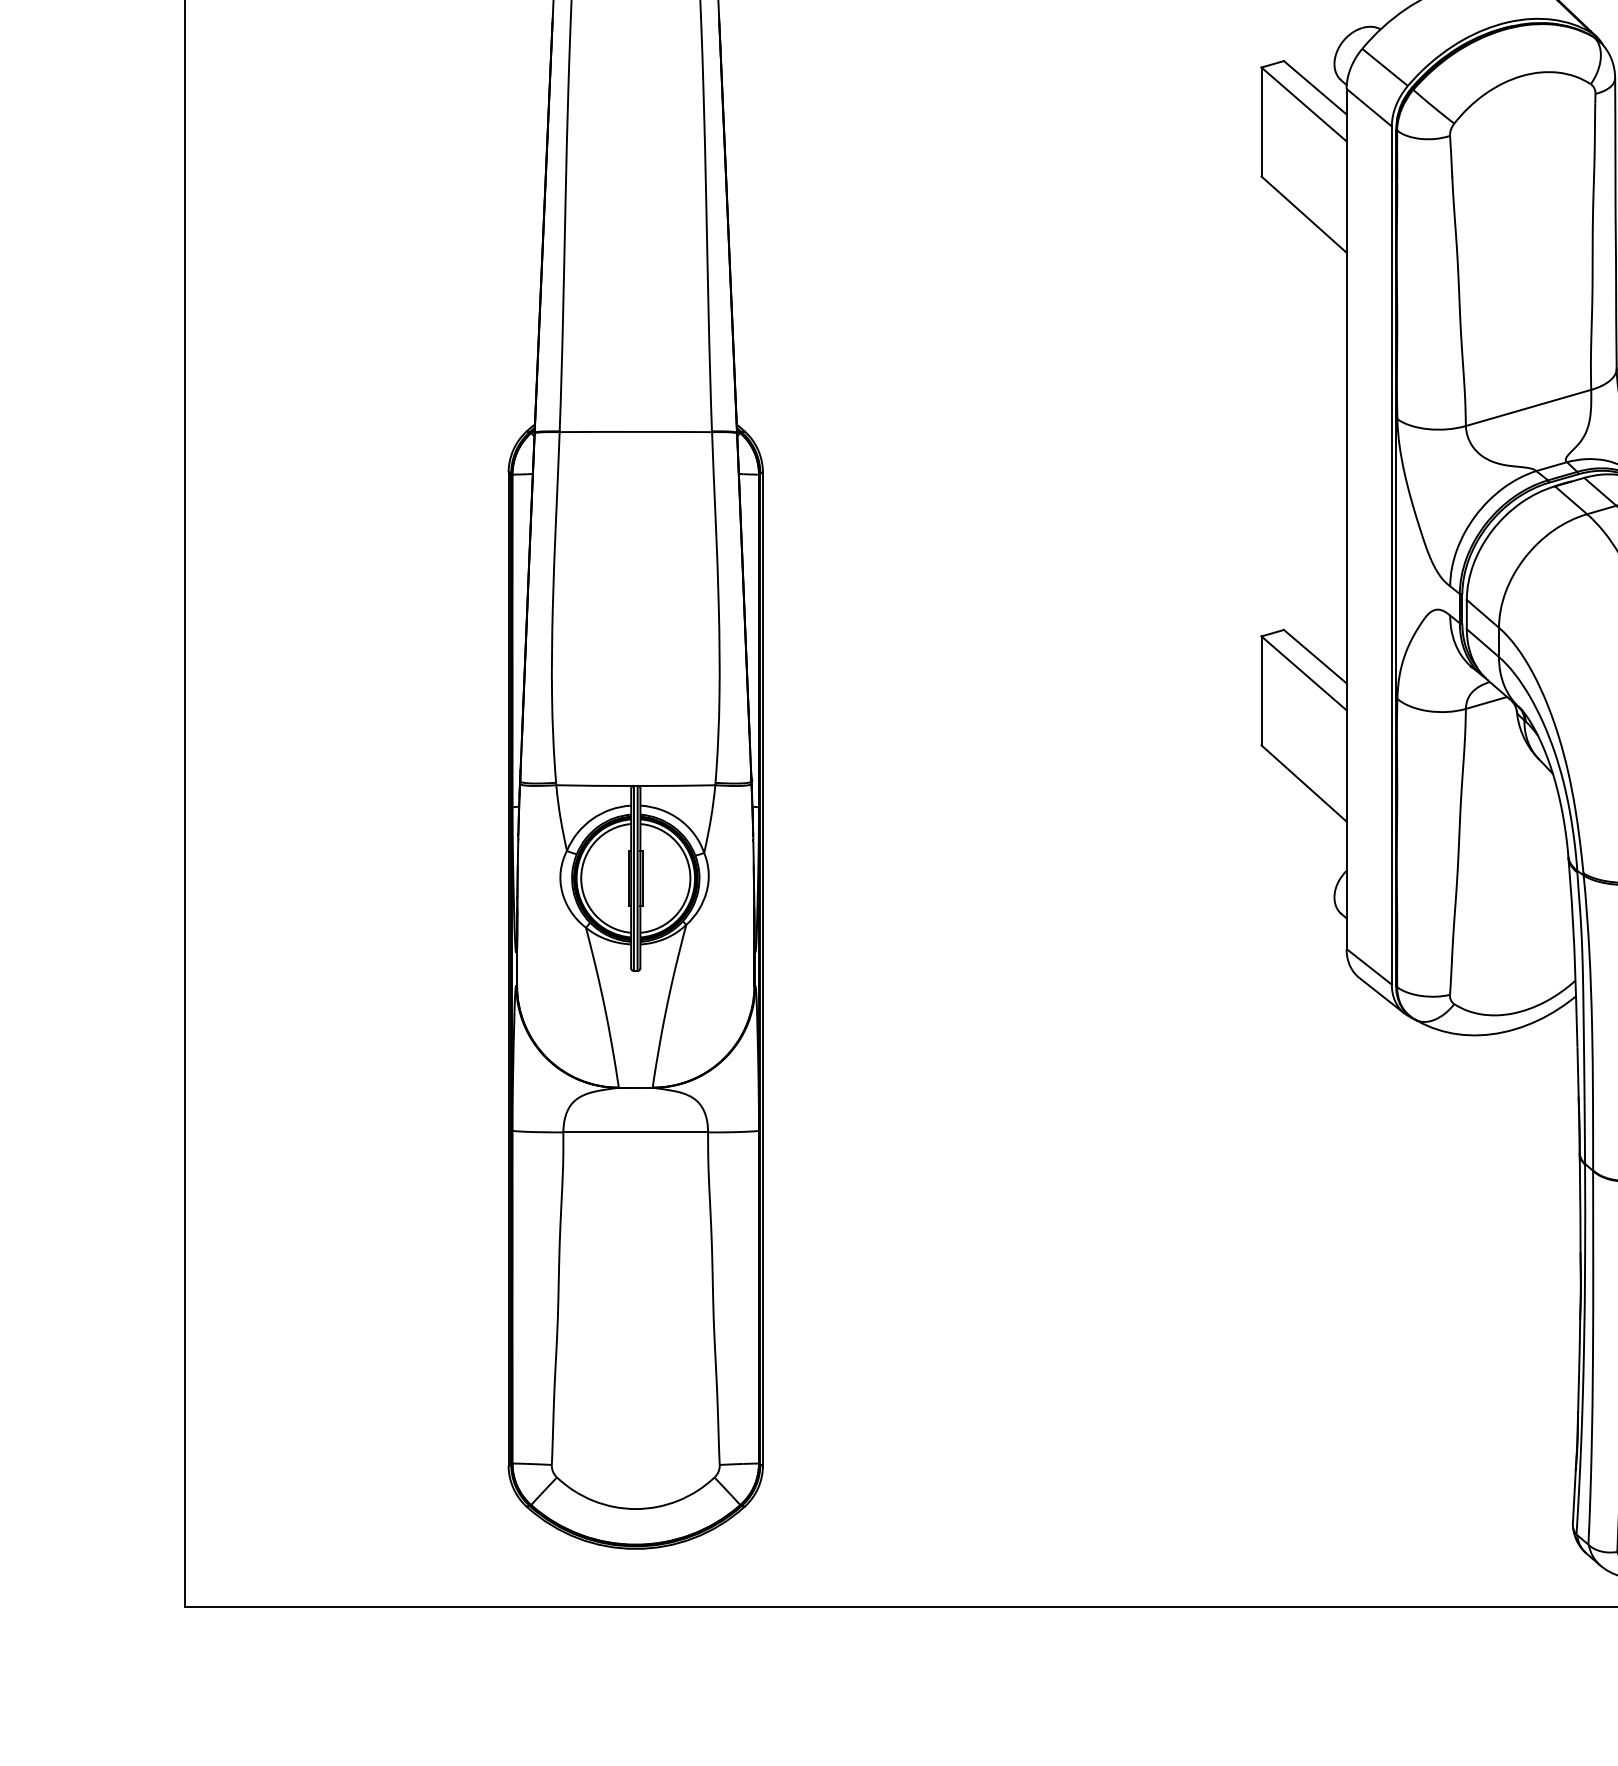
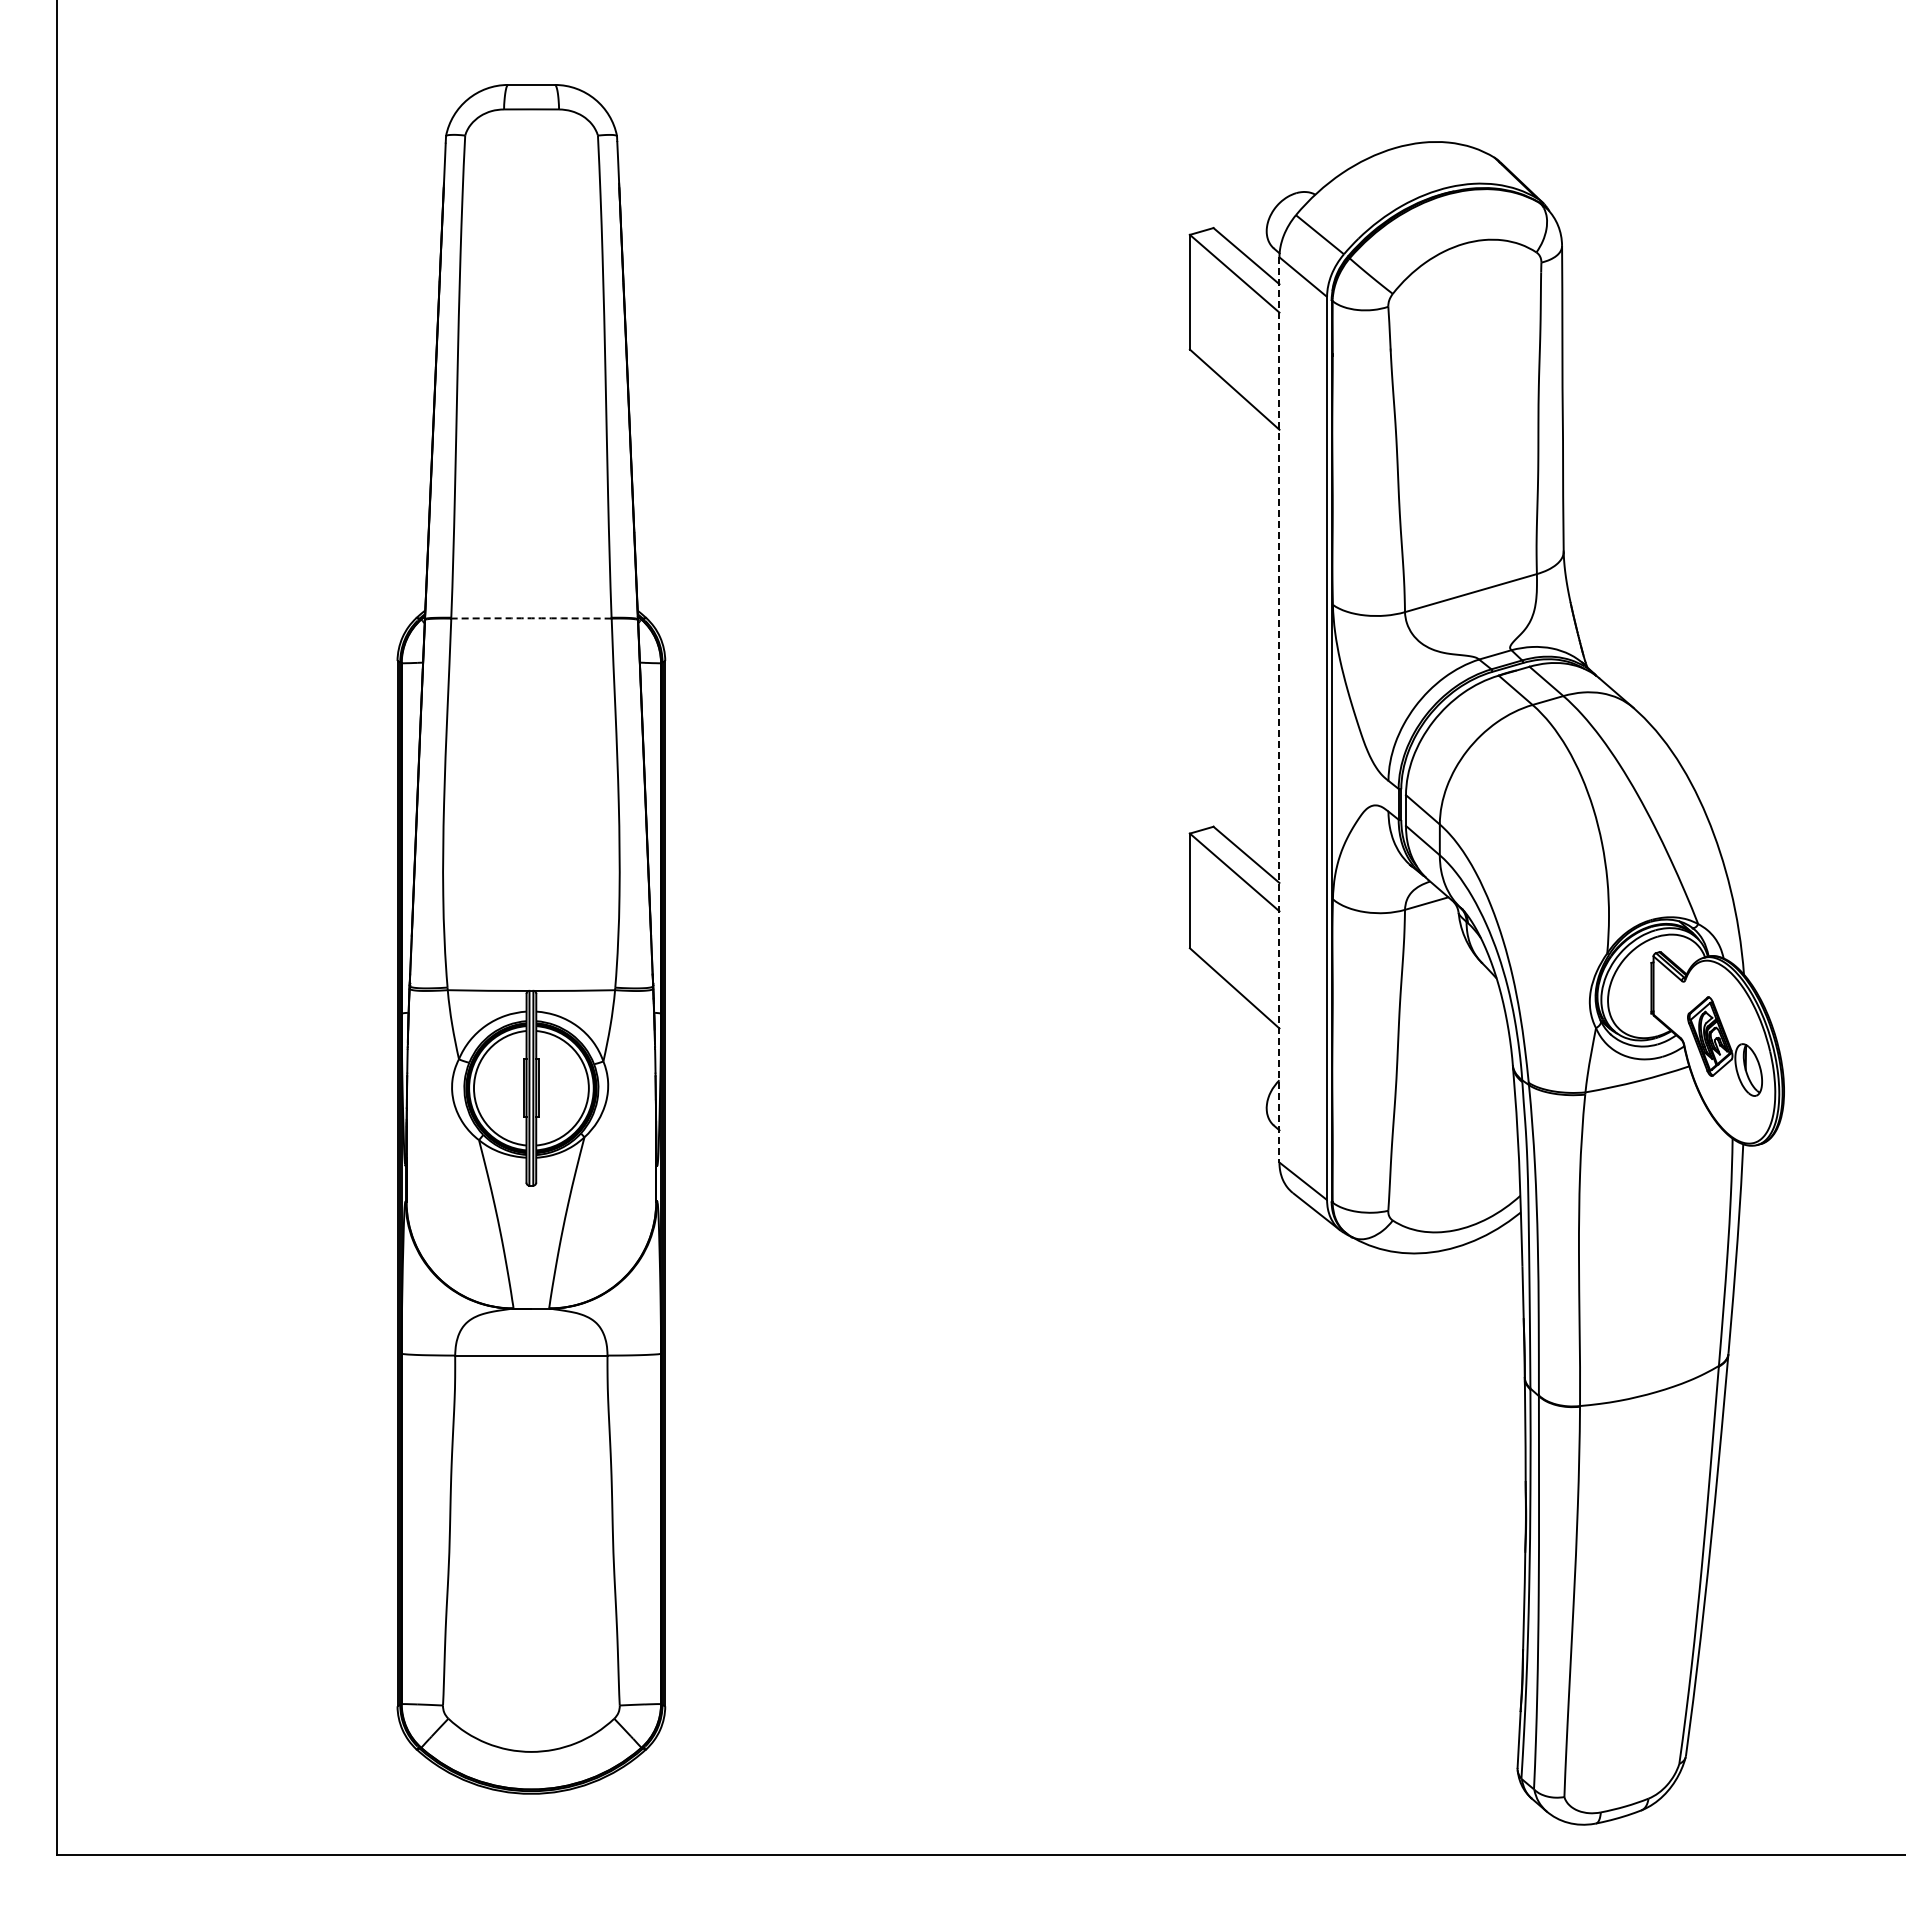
arc: (635, 432) -> (531, 618), solid -> dashed
line: (1346, 518) -> (1279, 709), solid -> dashed

